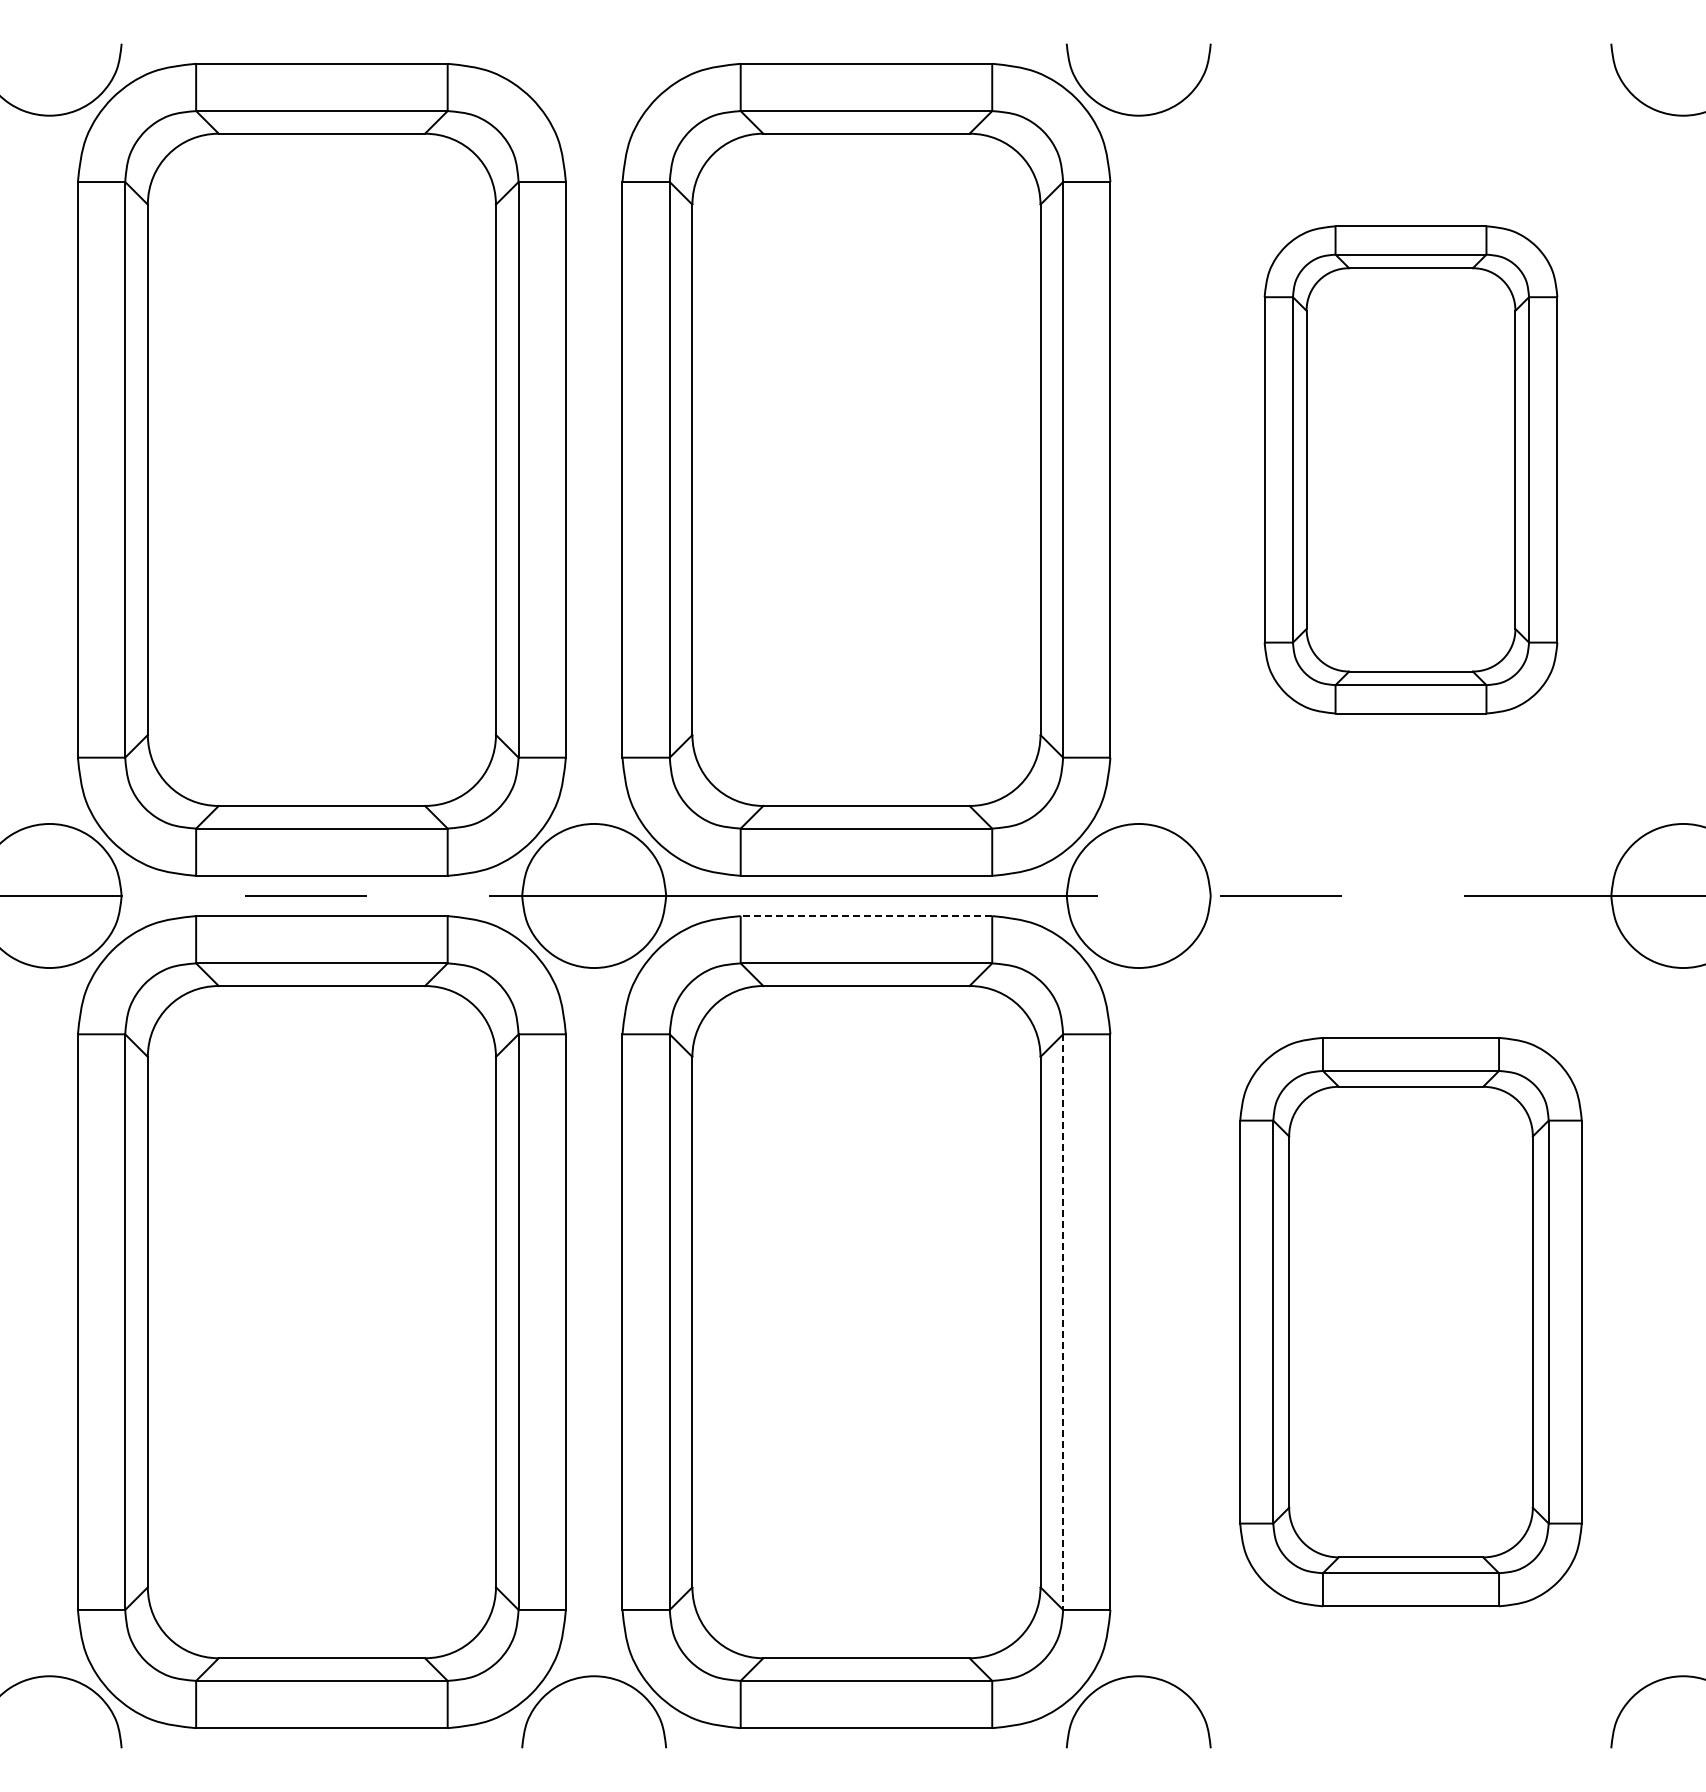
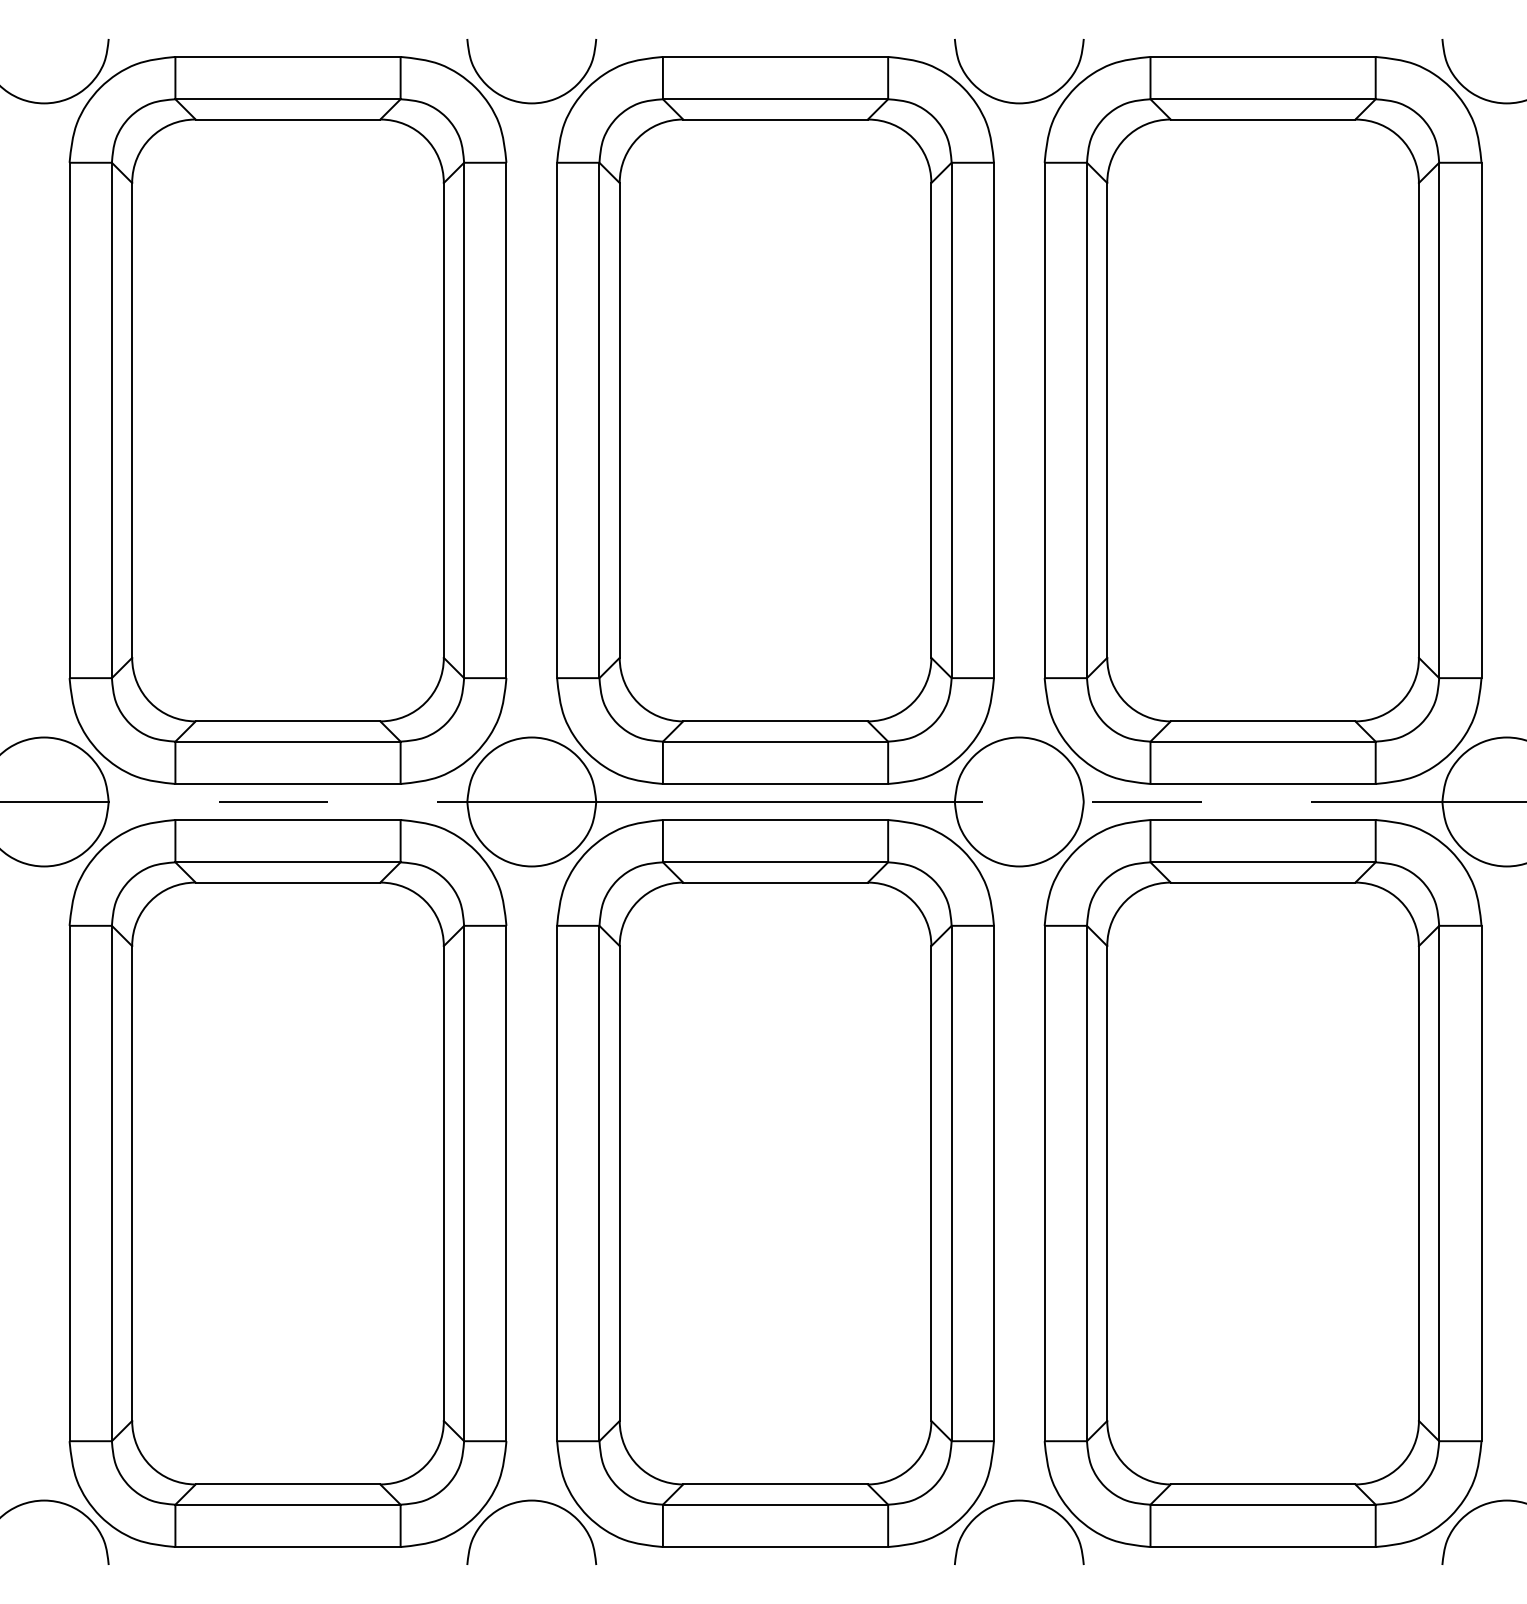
curve: (593, 114) -> (531, 102), added
part: (1410, 469) -> (1262, 420), size x1.67
line: (866, 916) -> (775, 820), dashed -> solid
part: (1410, 1321) -> (1262, 1182), size x1.43
line: (1063, 1322) -> (951, 1183), dashed -> solid

